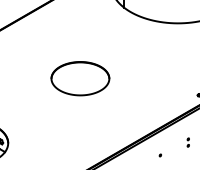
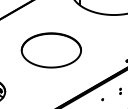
part: (80, 78) -> (51, 50), size x1.6

